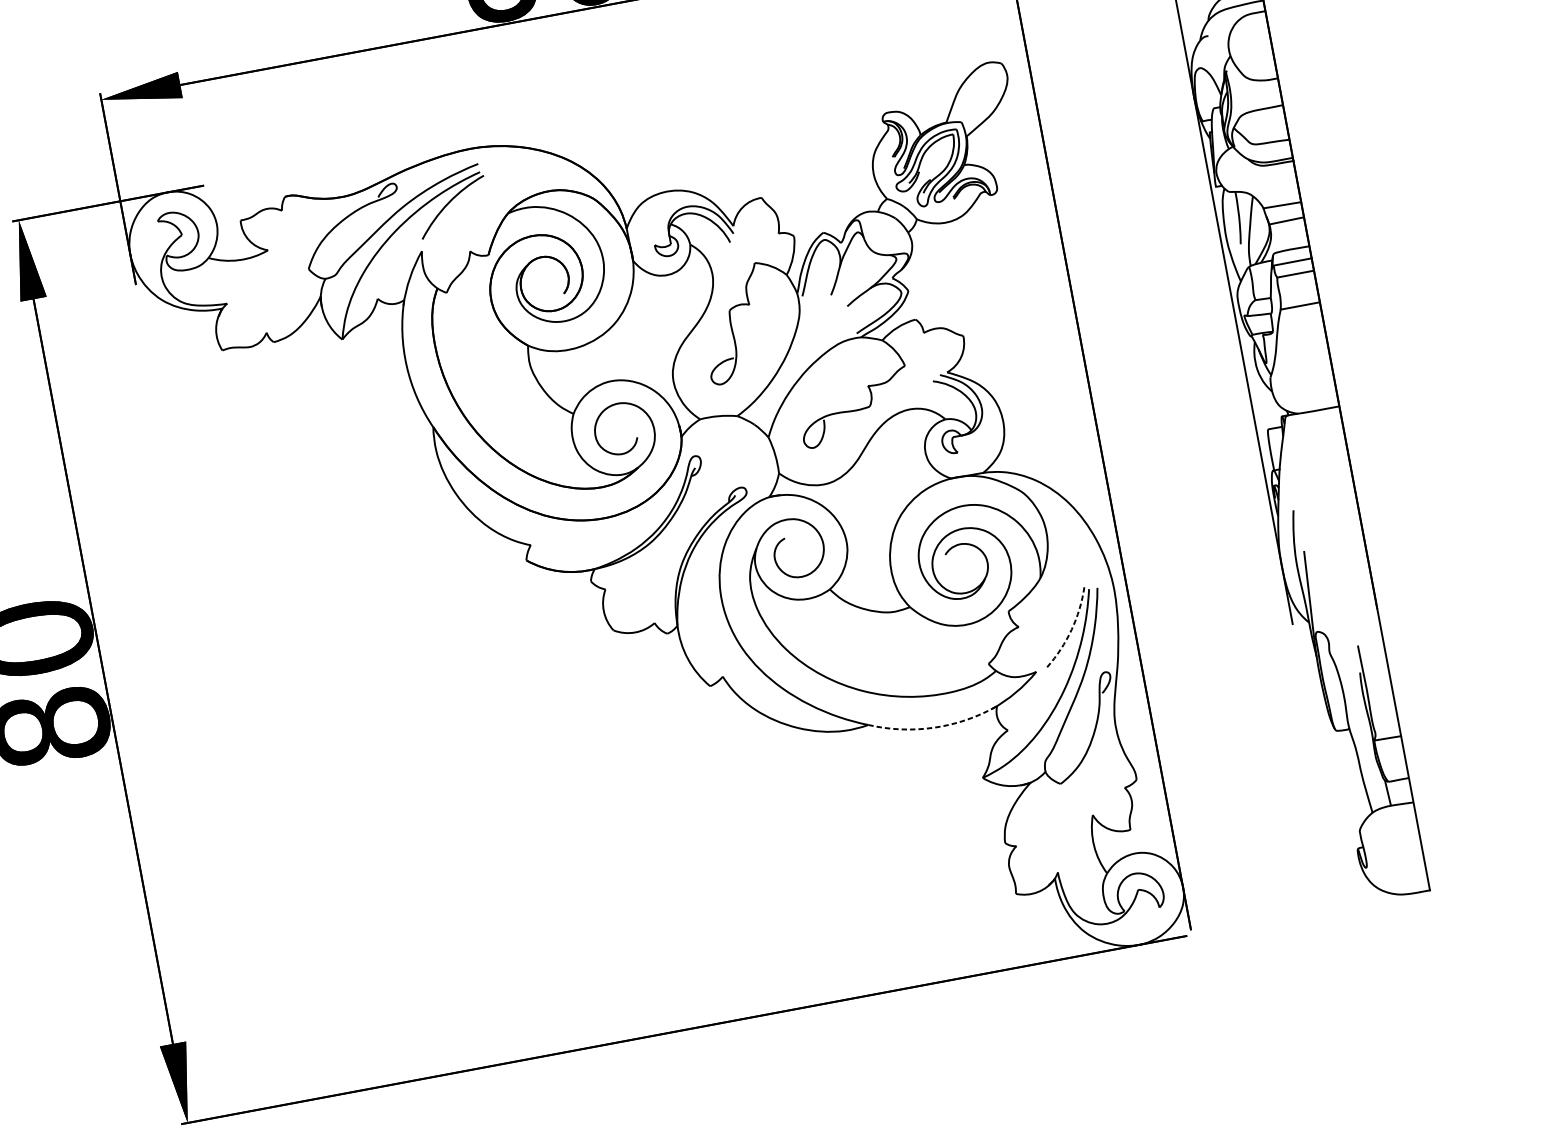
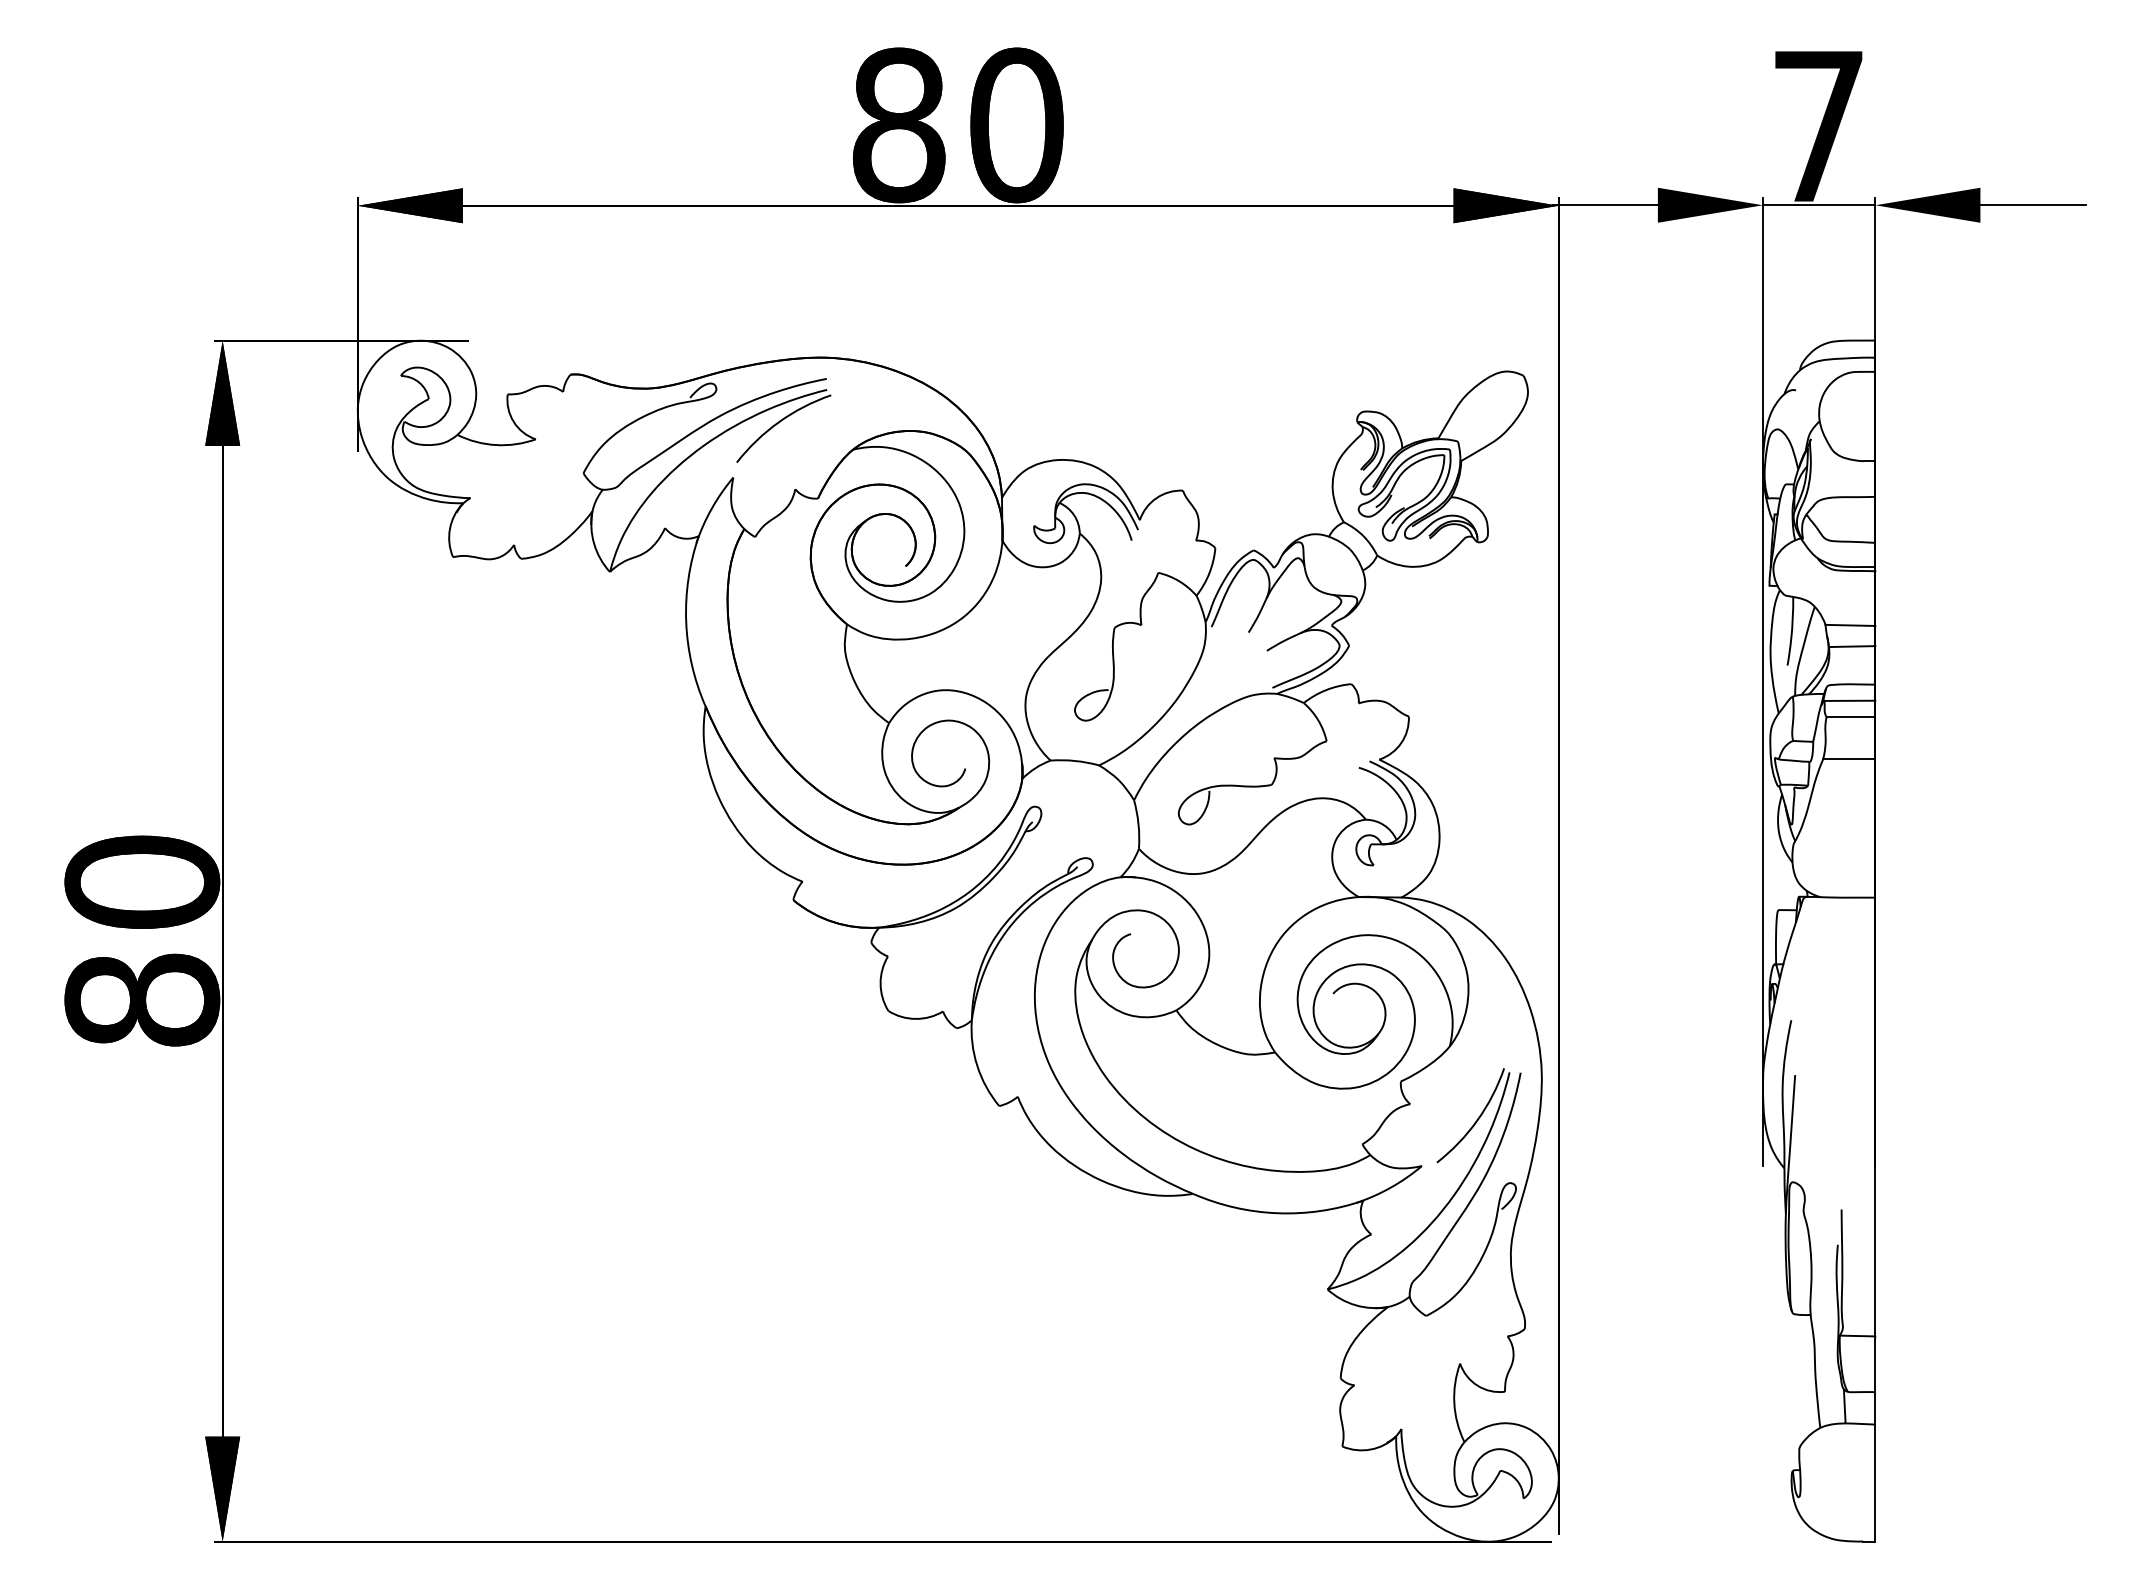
arc: (1071, 629) -> (1477, 1120), dashed -> solid
arc: (934, 727) -> (1277, 1213), dashed -> solid

